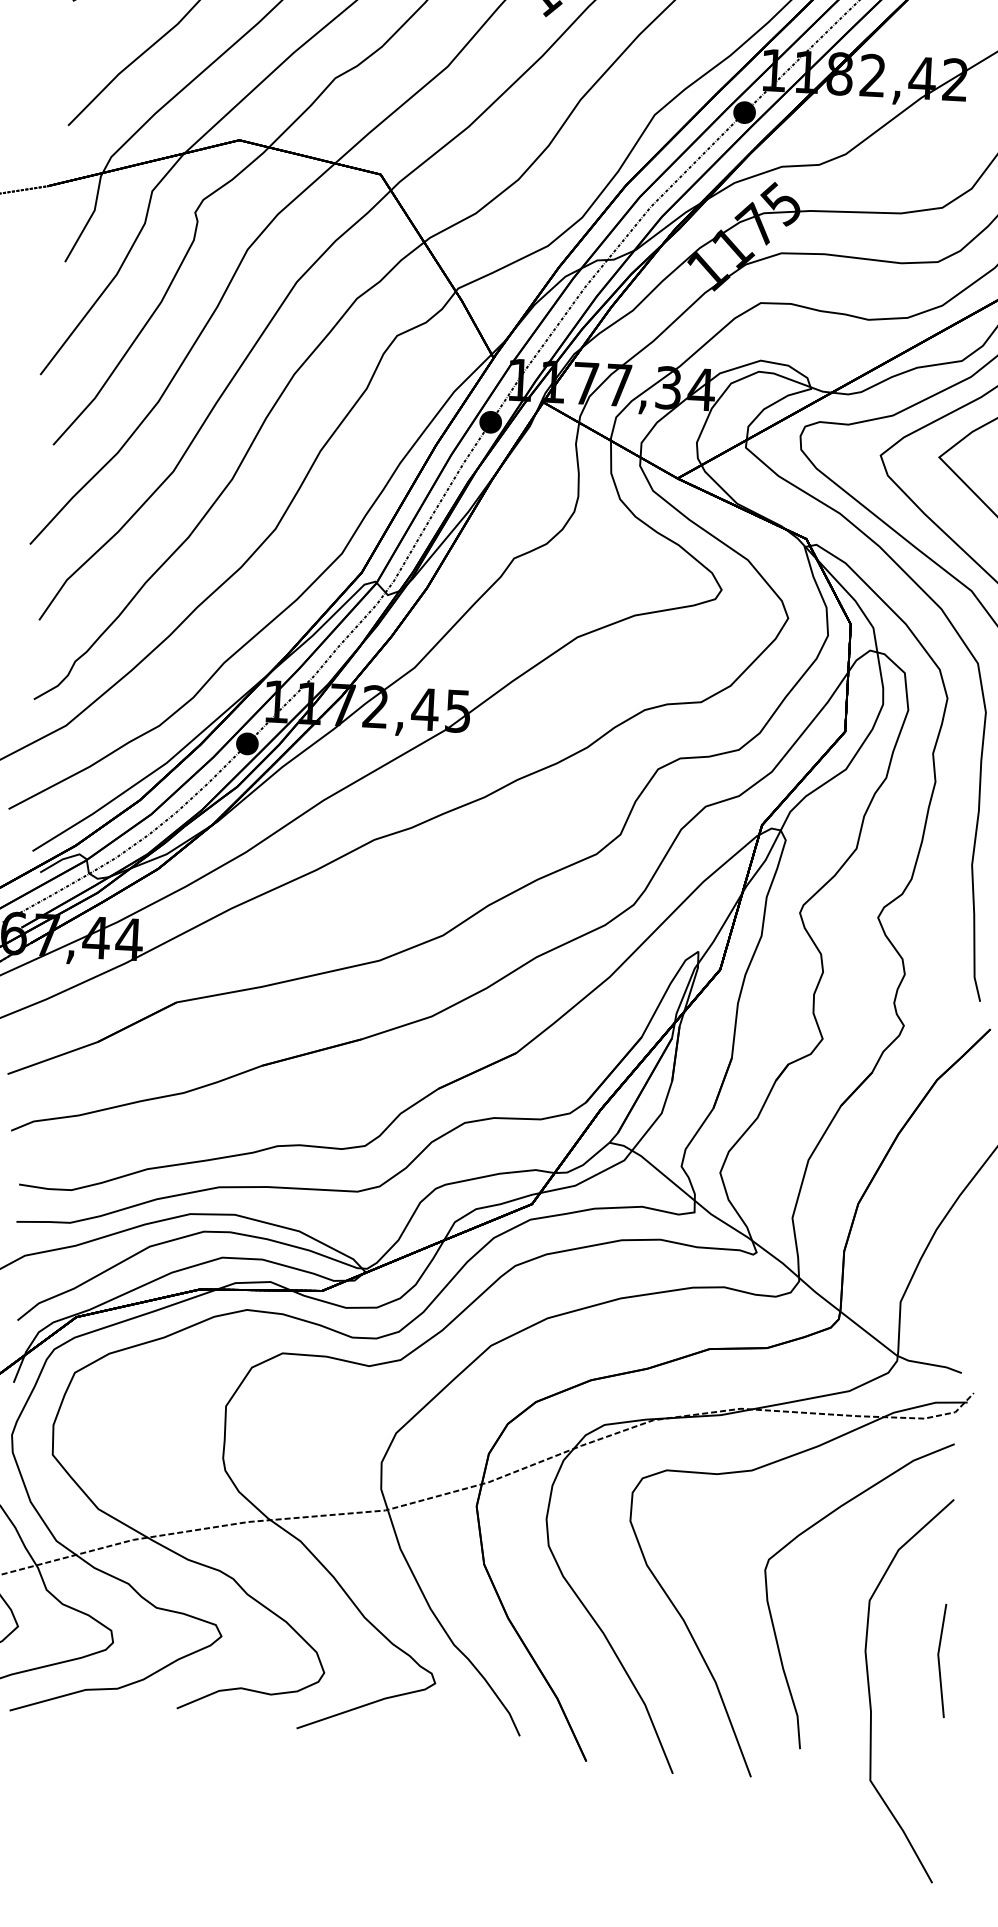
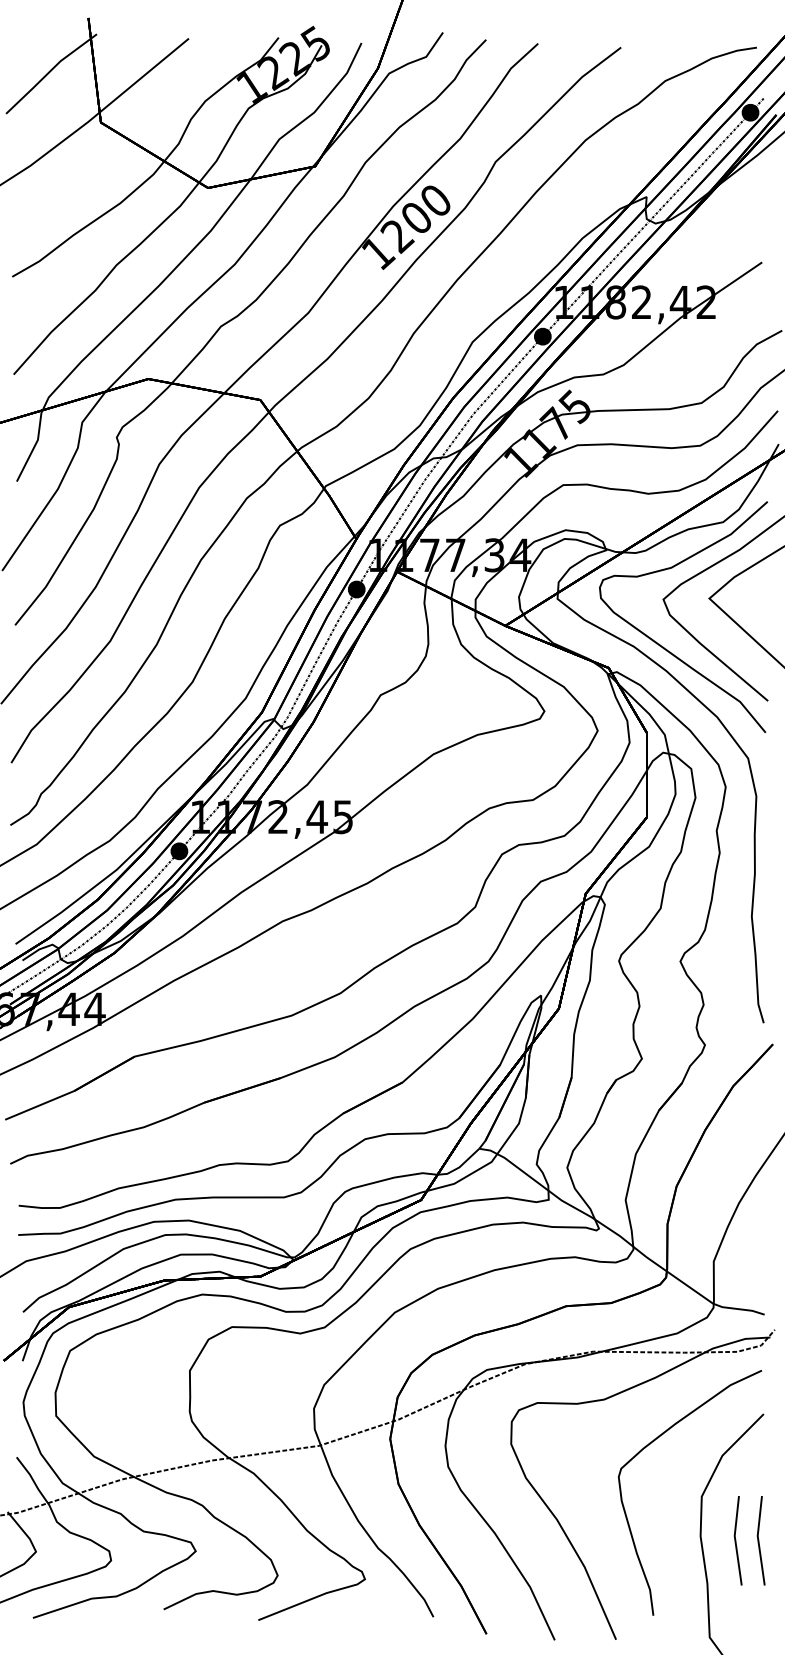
line: (910, 1658) -> (736, 1540), added

